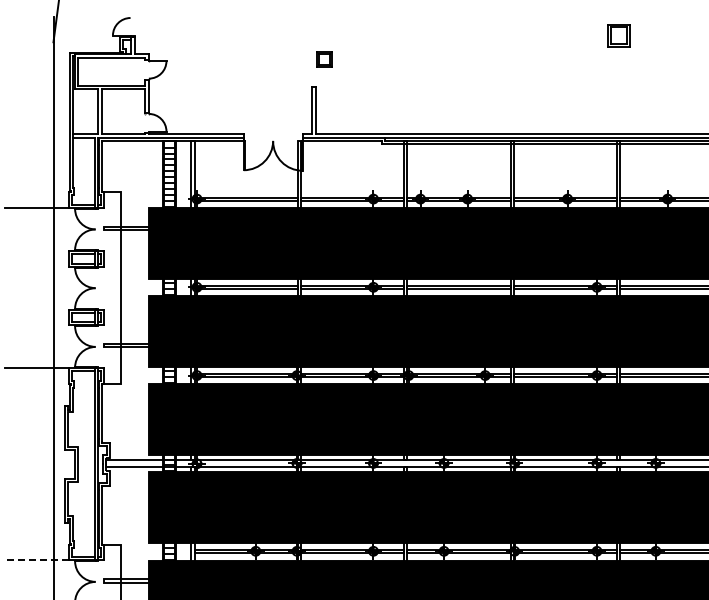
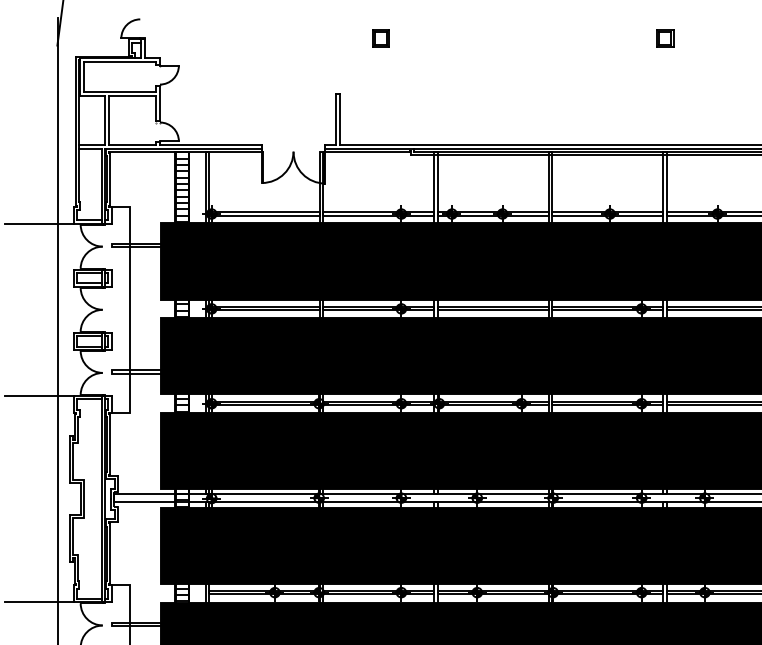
part: (618, 35) -> (664, 38), size x0.71
part: (324, 59) -> (381, 38), moved
line: (36, 560) -> (39, 602), dashed -> solid

